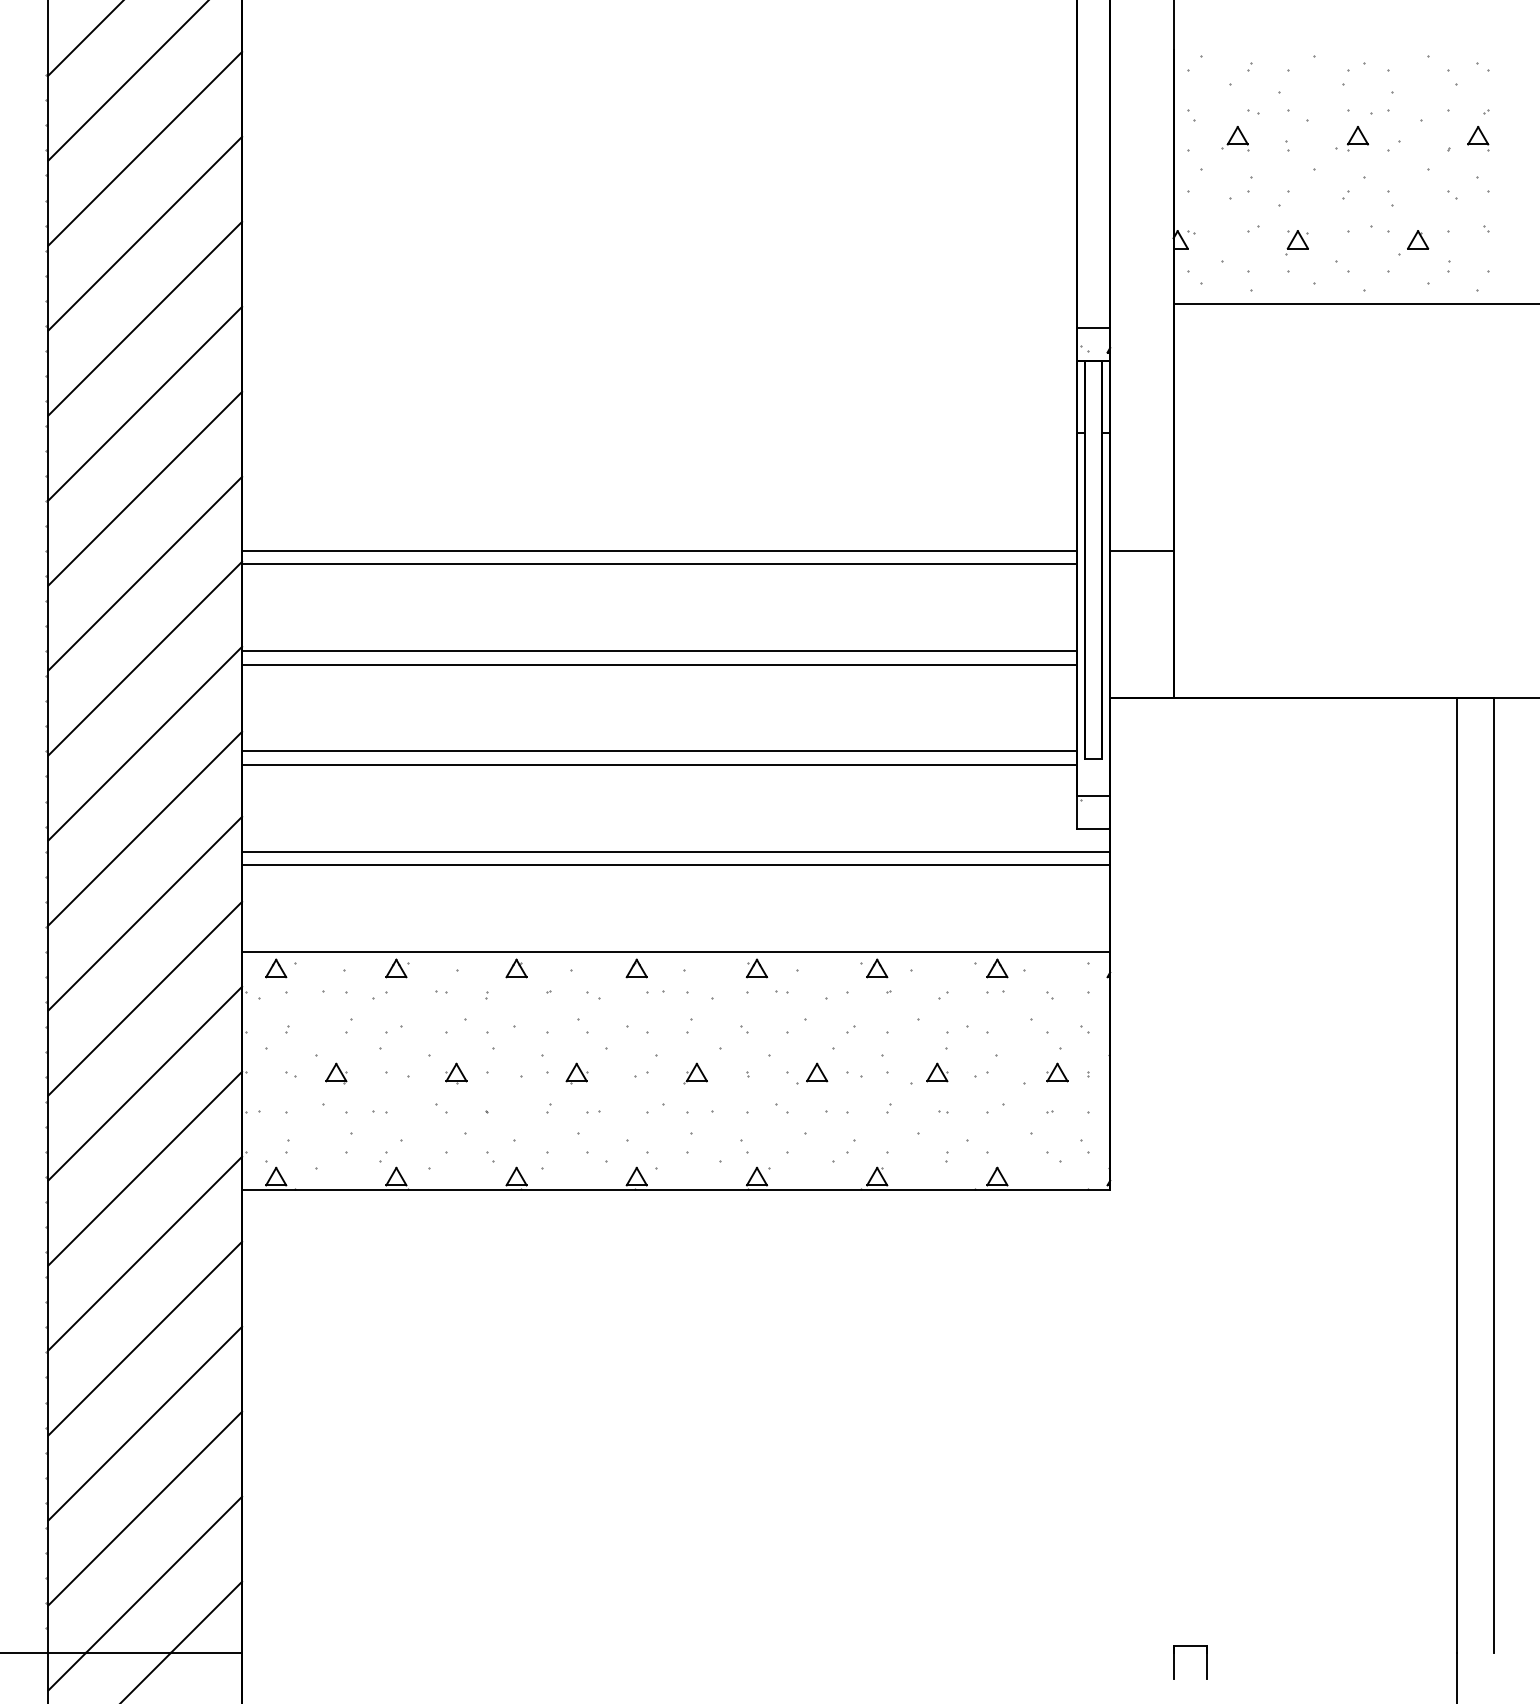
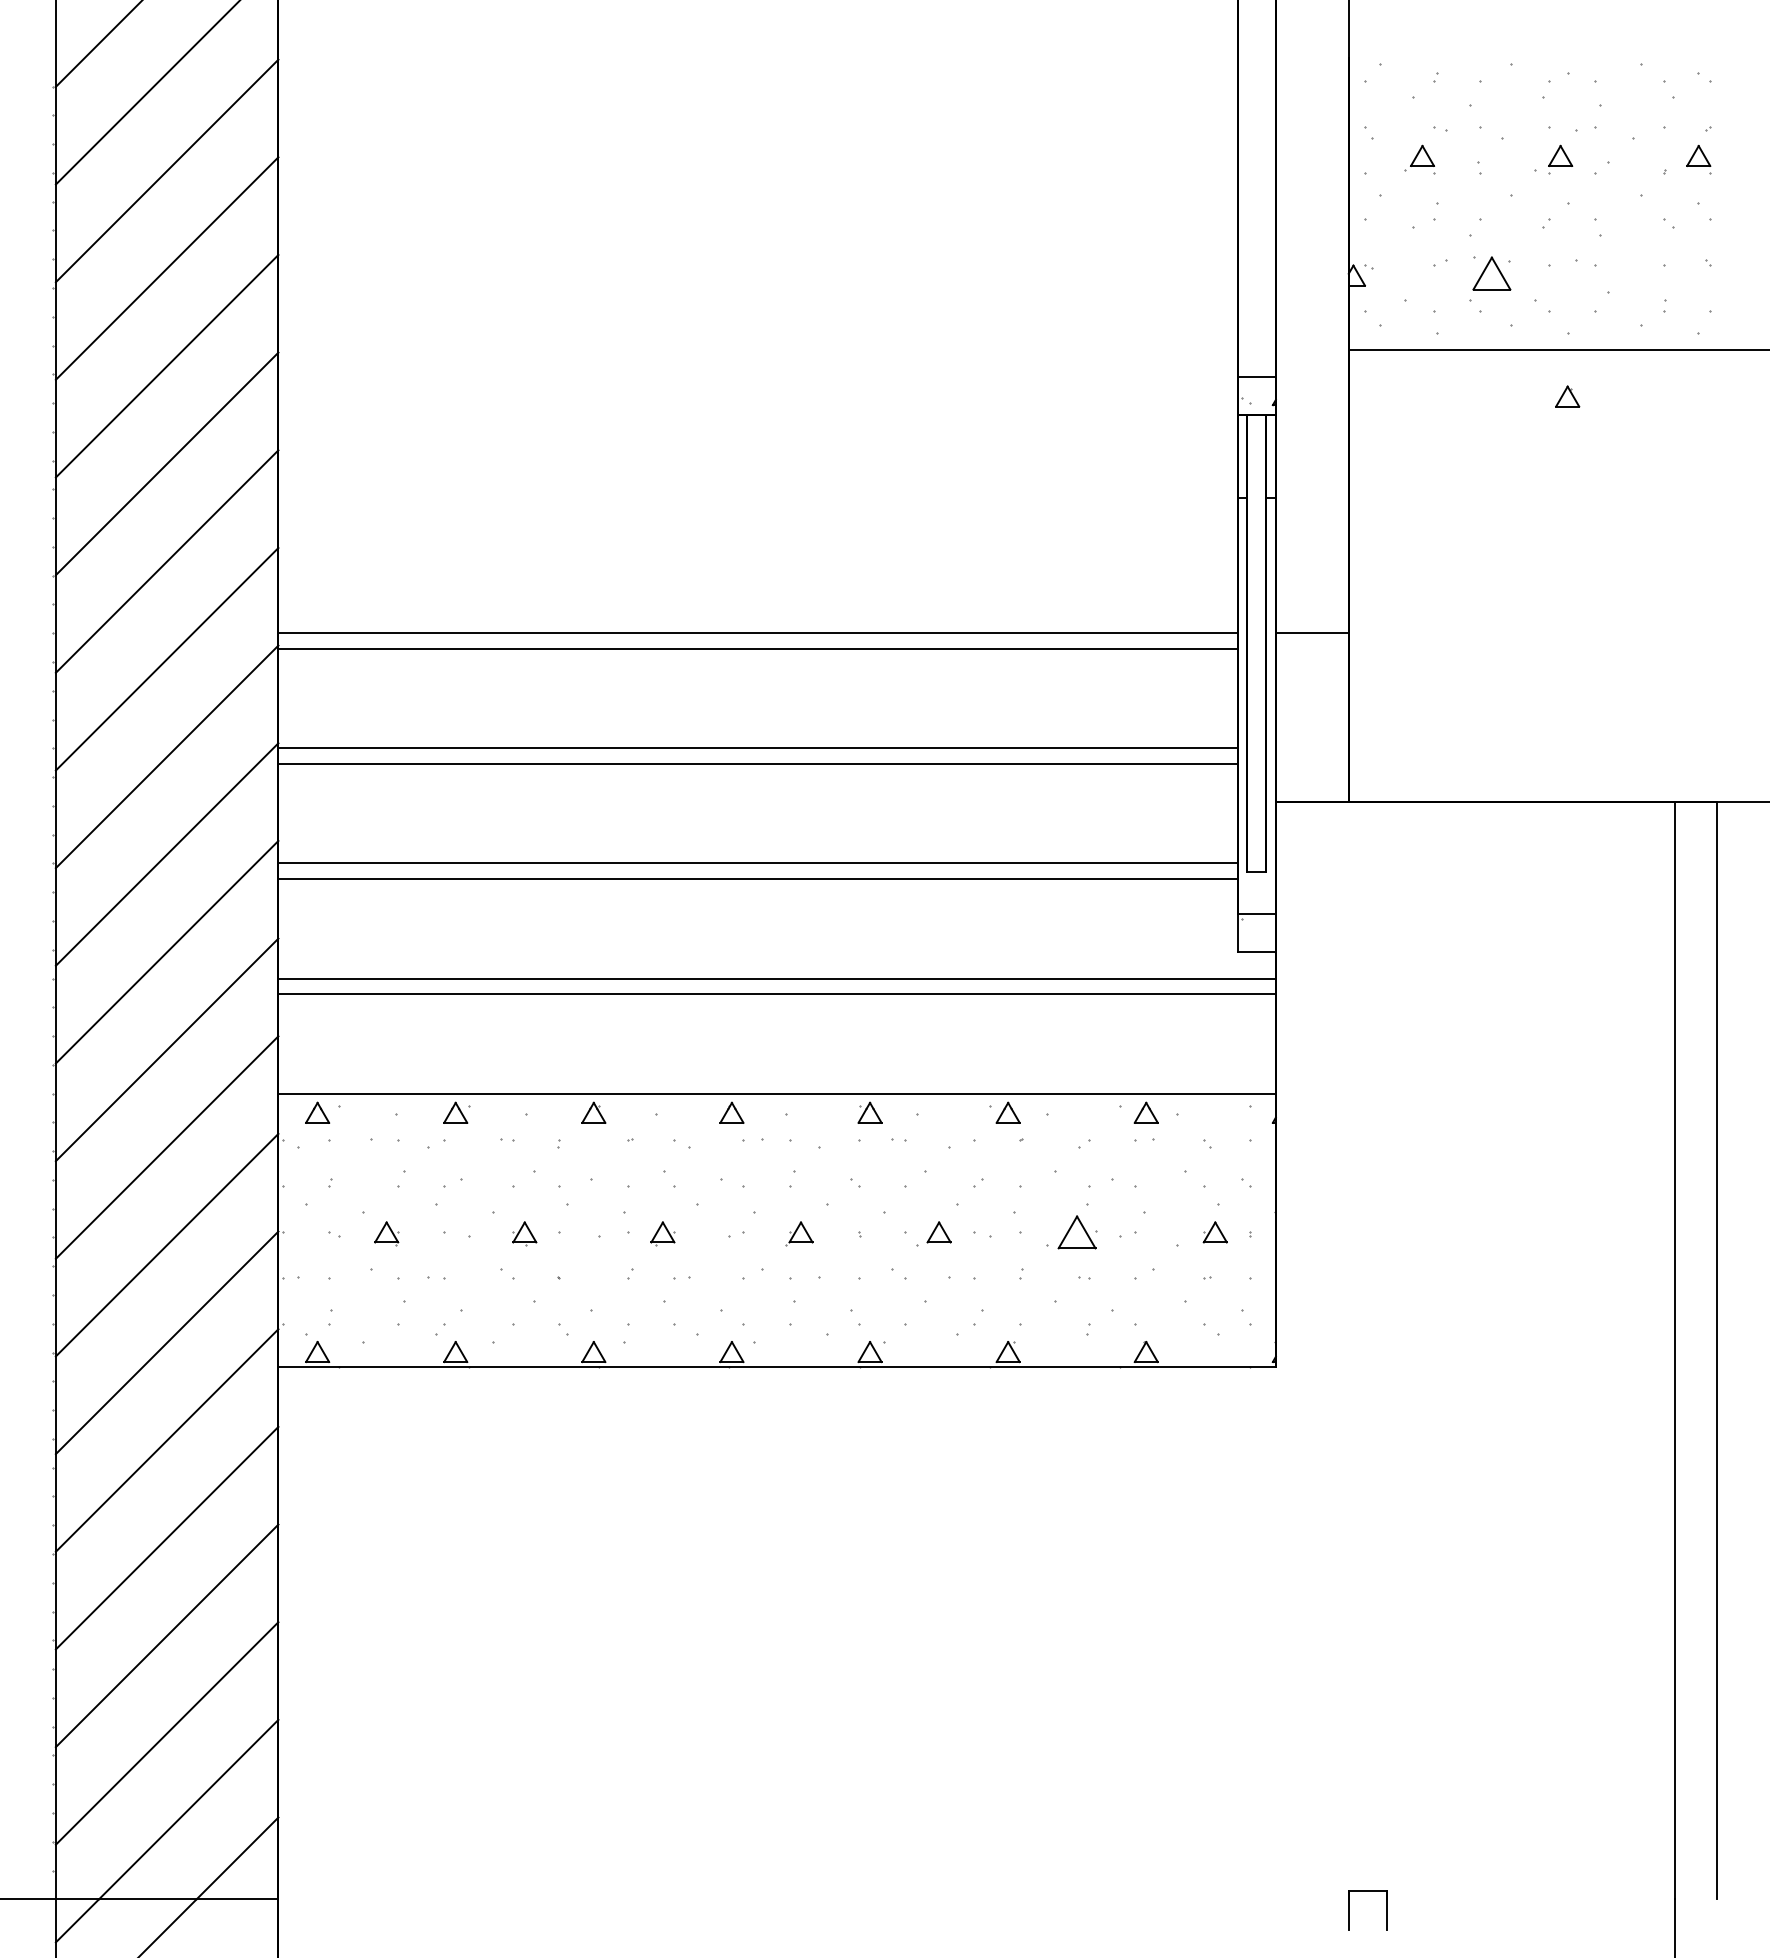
part: (1417, 239) -> (1567, 396), moved
part: (1296, 242) -> (1490, 278), size x1.6
part: (937, 1072) -> (1077, 1232), size x1.6

